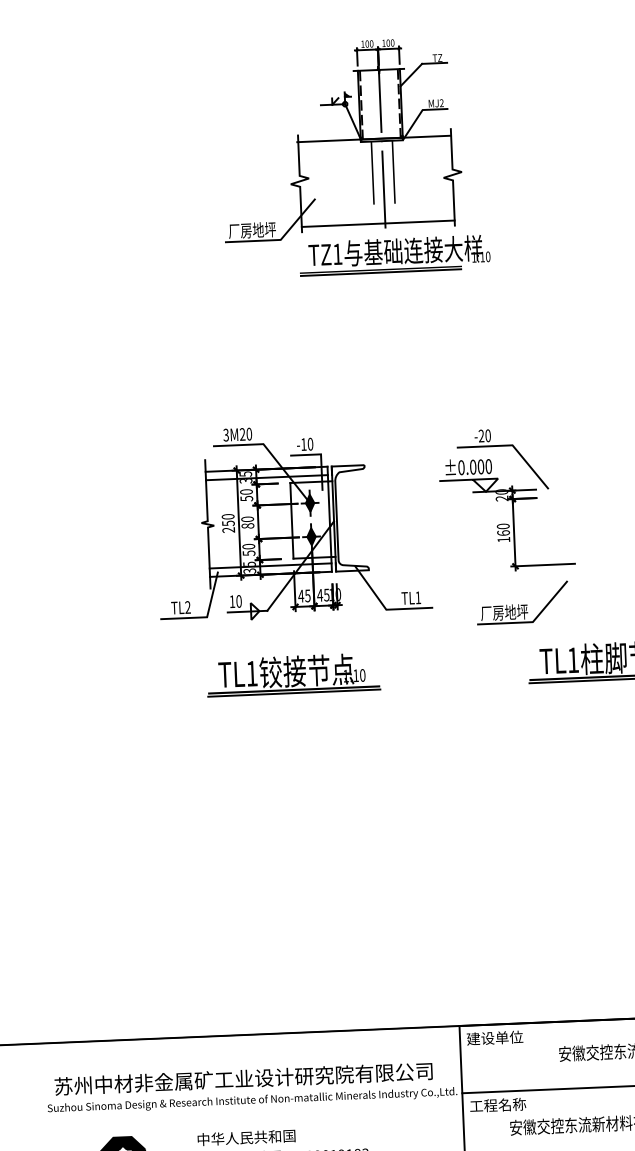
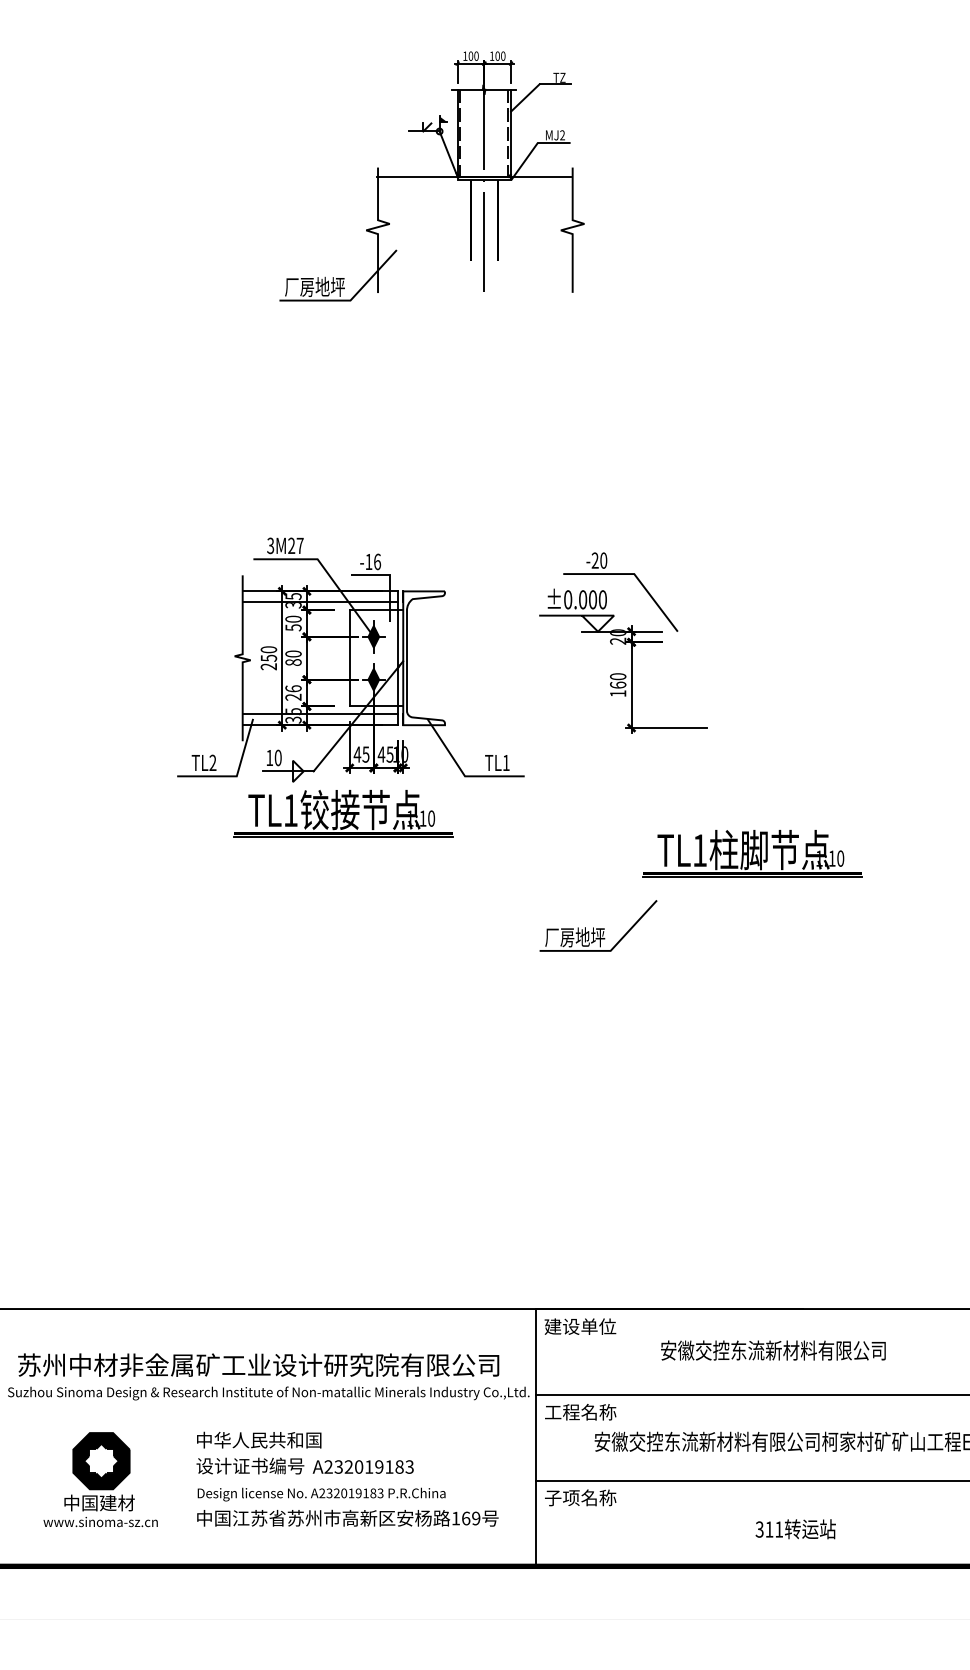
line: (378, 223) -> (475, 285), removed
part: (394, 254) -> (494, 325), removed
text: (248, 433) -> (299, 545), 3M20 -> 3M27
text: (310, 443) -> (377, 561), -10 -> -16
text: (248, 549) -> (293, 692), 50 -> 26
part: (522, 602) -> (598, 925), moved
part: (293, 674) -> (343, 813), moved

